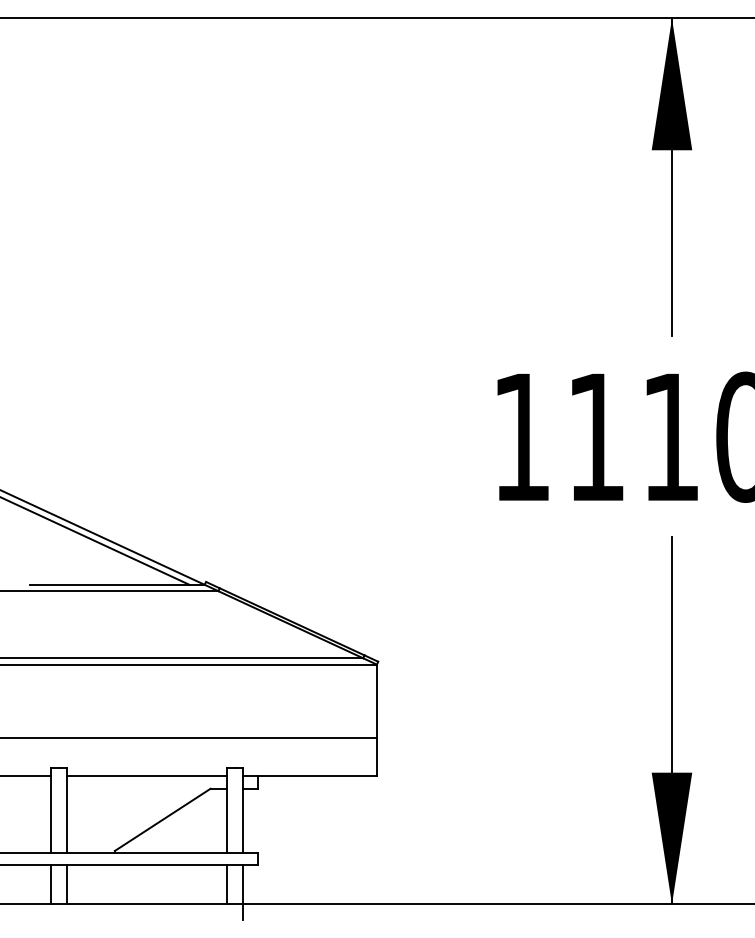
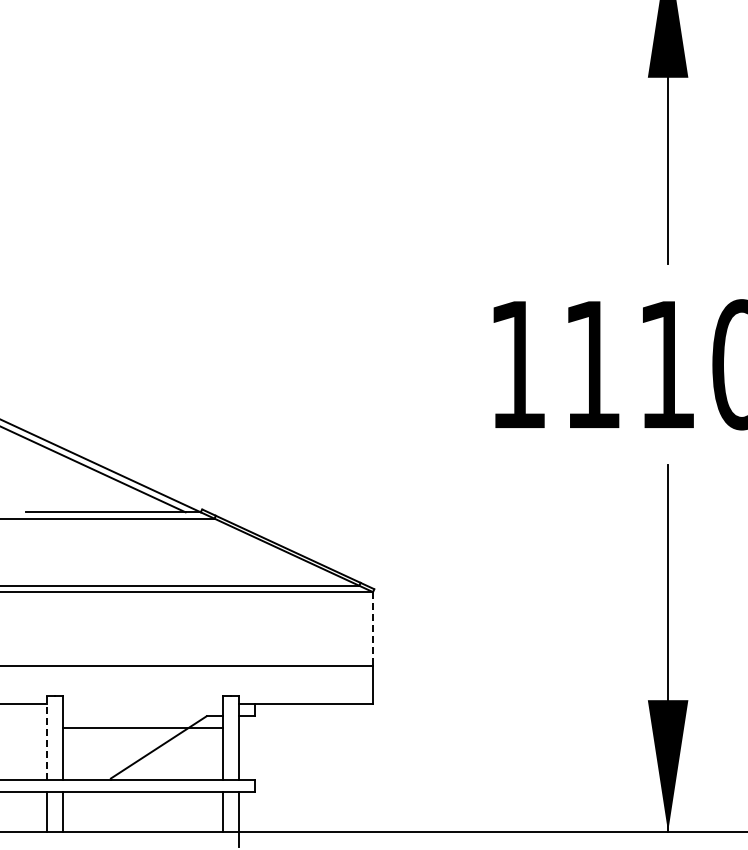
line: (376, 701) -> (372, 629), solid -> dashed
line: (146, 776) -> (142, 728), moved
line: (50, 810) -> (46, 738), solid -> dashed

